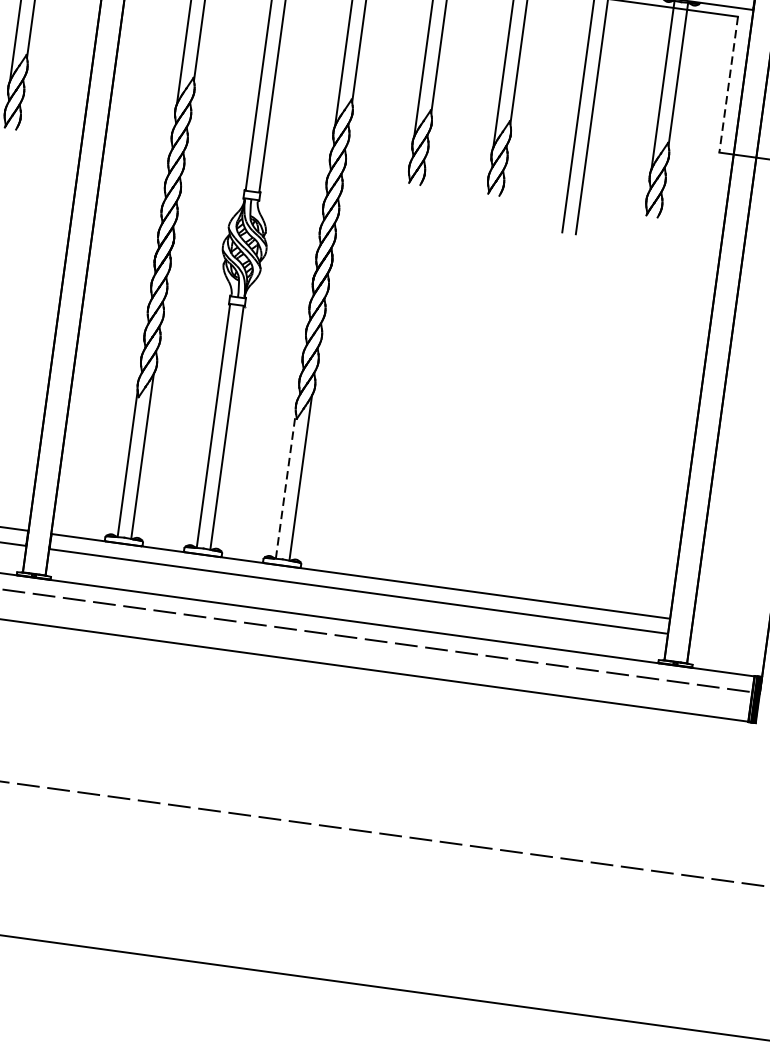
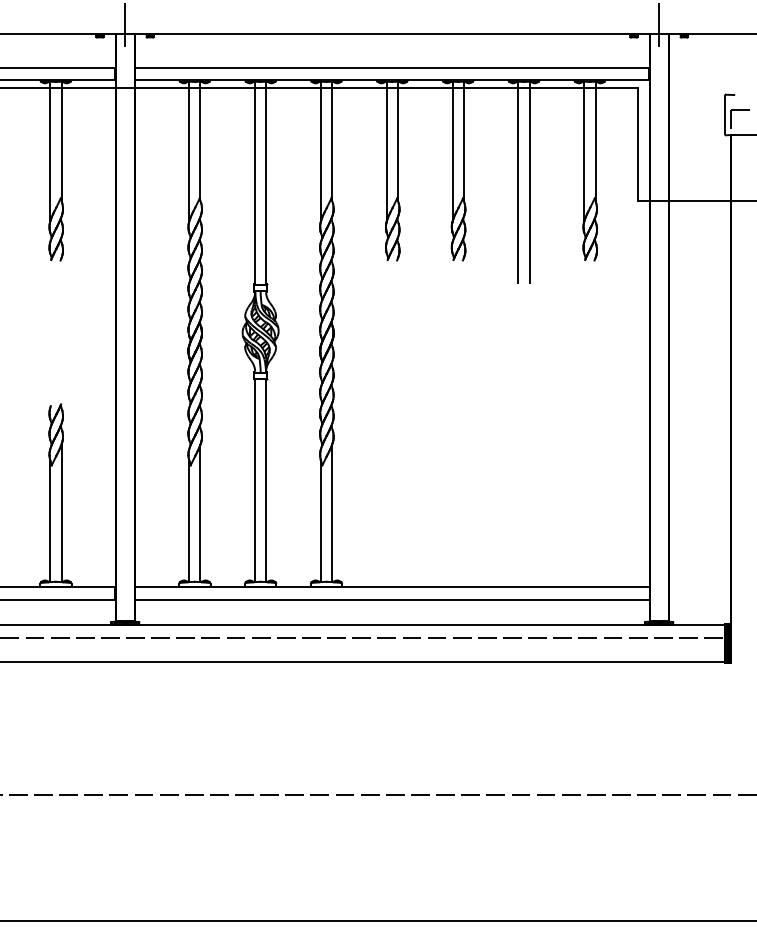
line: (728, 85) -> (637, 144), dashed -> solid
line: (285, 485) -> (320, 521), dashed -> solid

